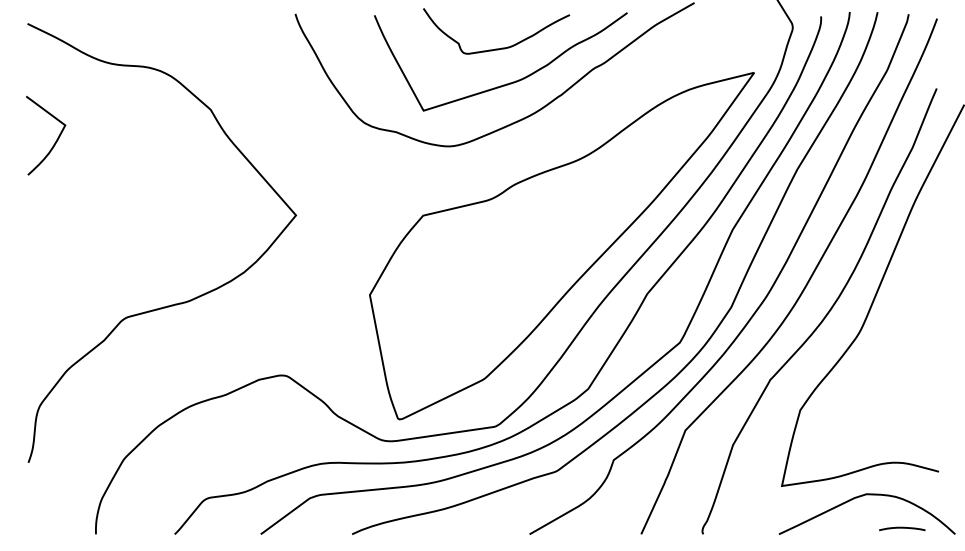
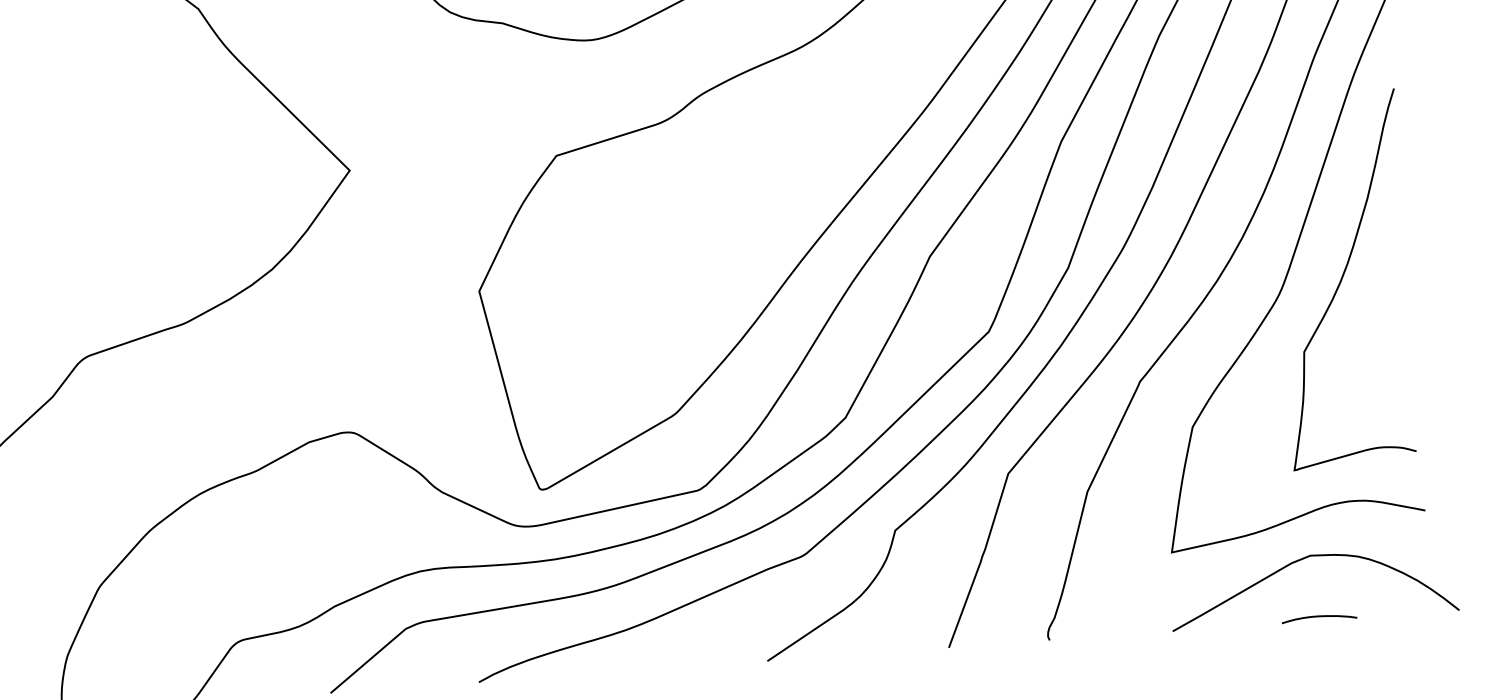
curve: (899, 326) -> (1343, 279), added
curve: (902, 528) -> (1319, 617), moved

